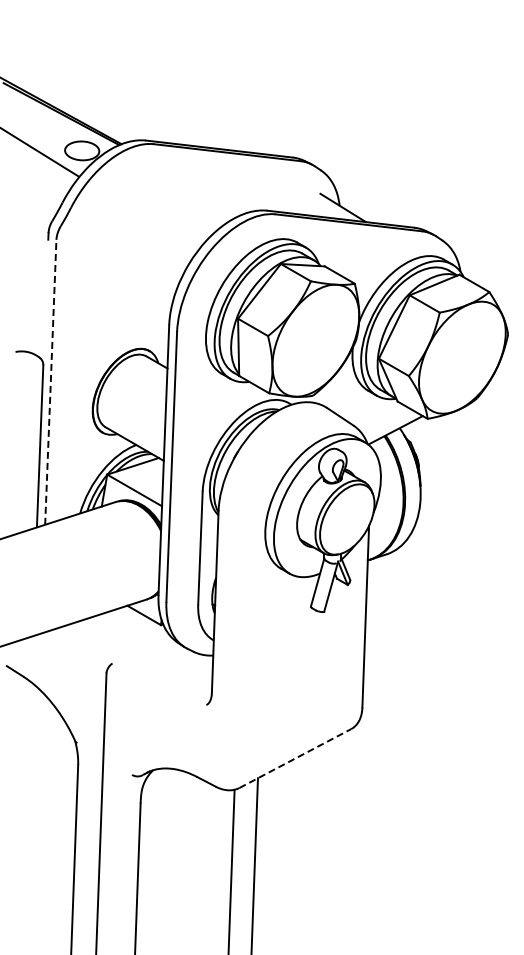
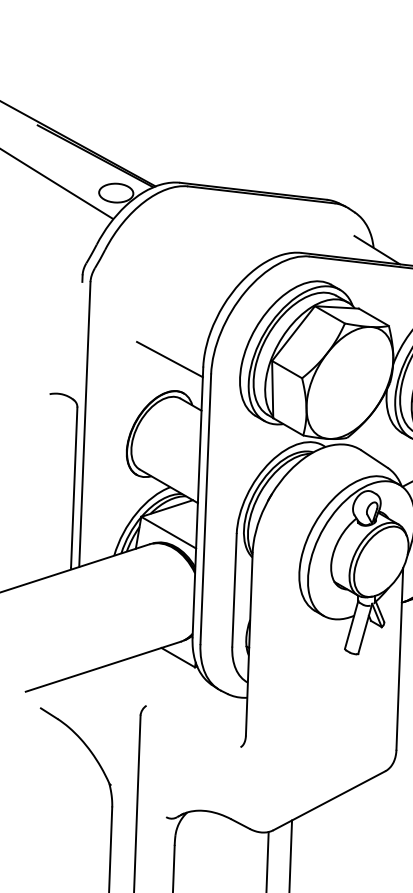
line: (135, 317) -> (169, 359), added
line: (50, 382) -> (84, 424), dashed -> solid
line: (295, 758) -> (329, 800), dashed -> solid

